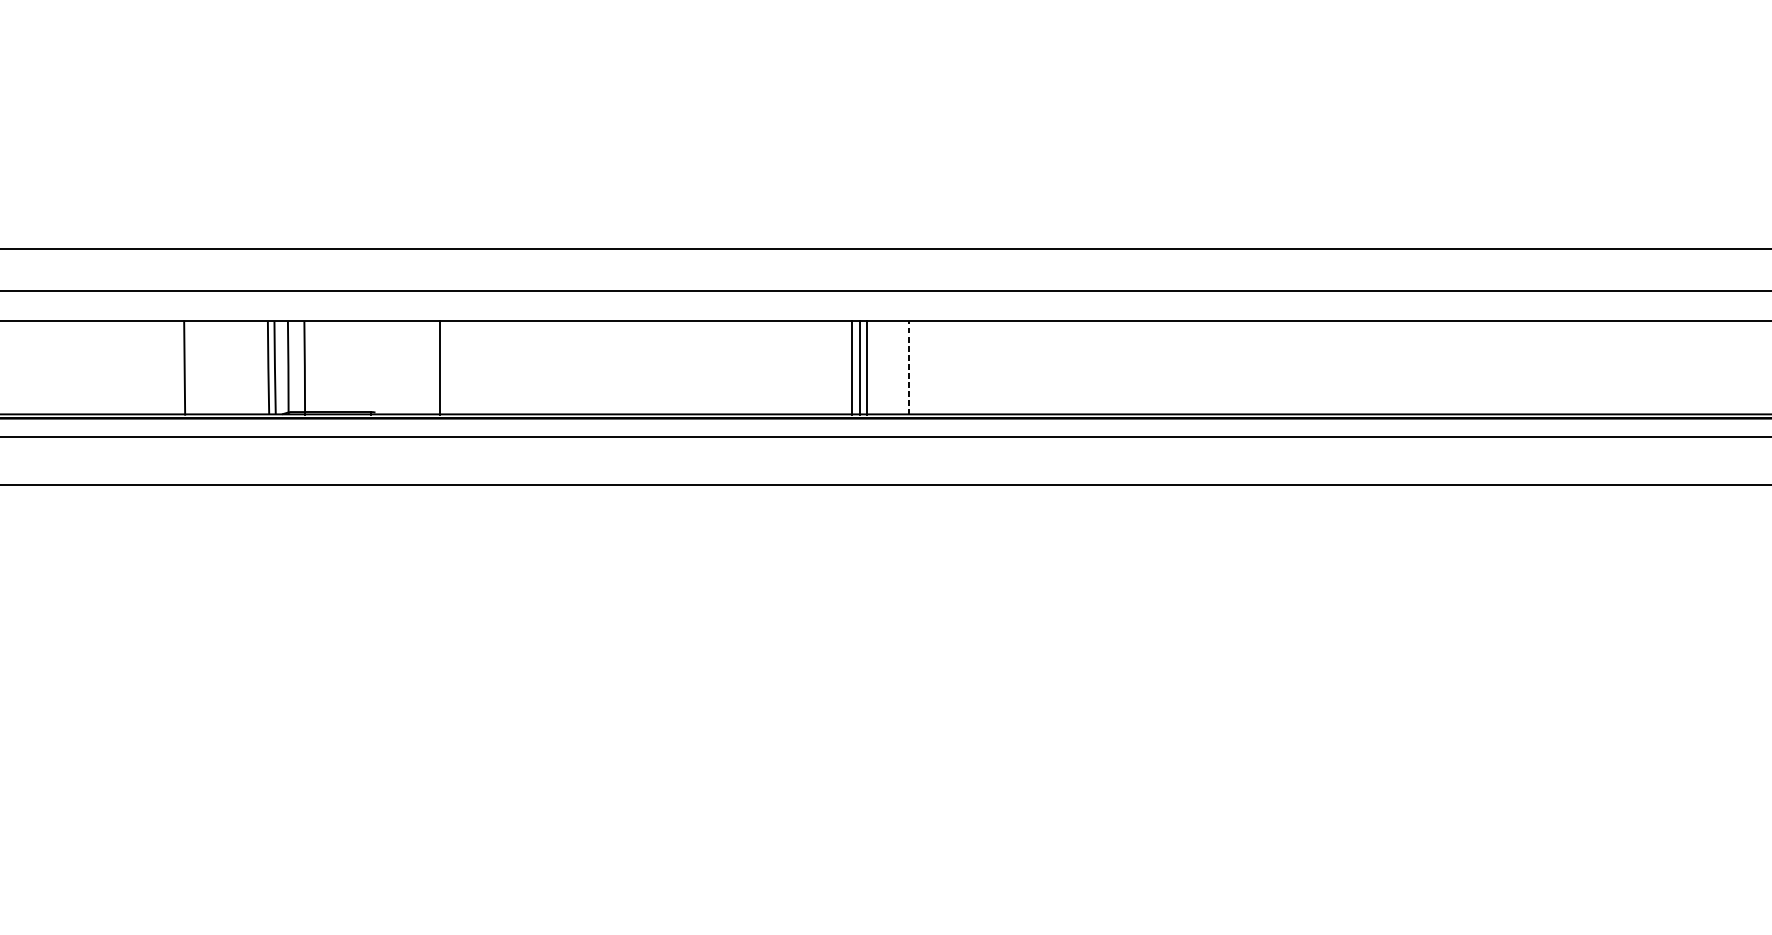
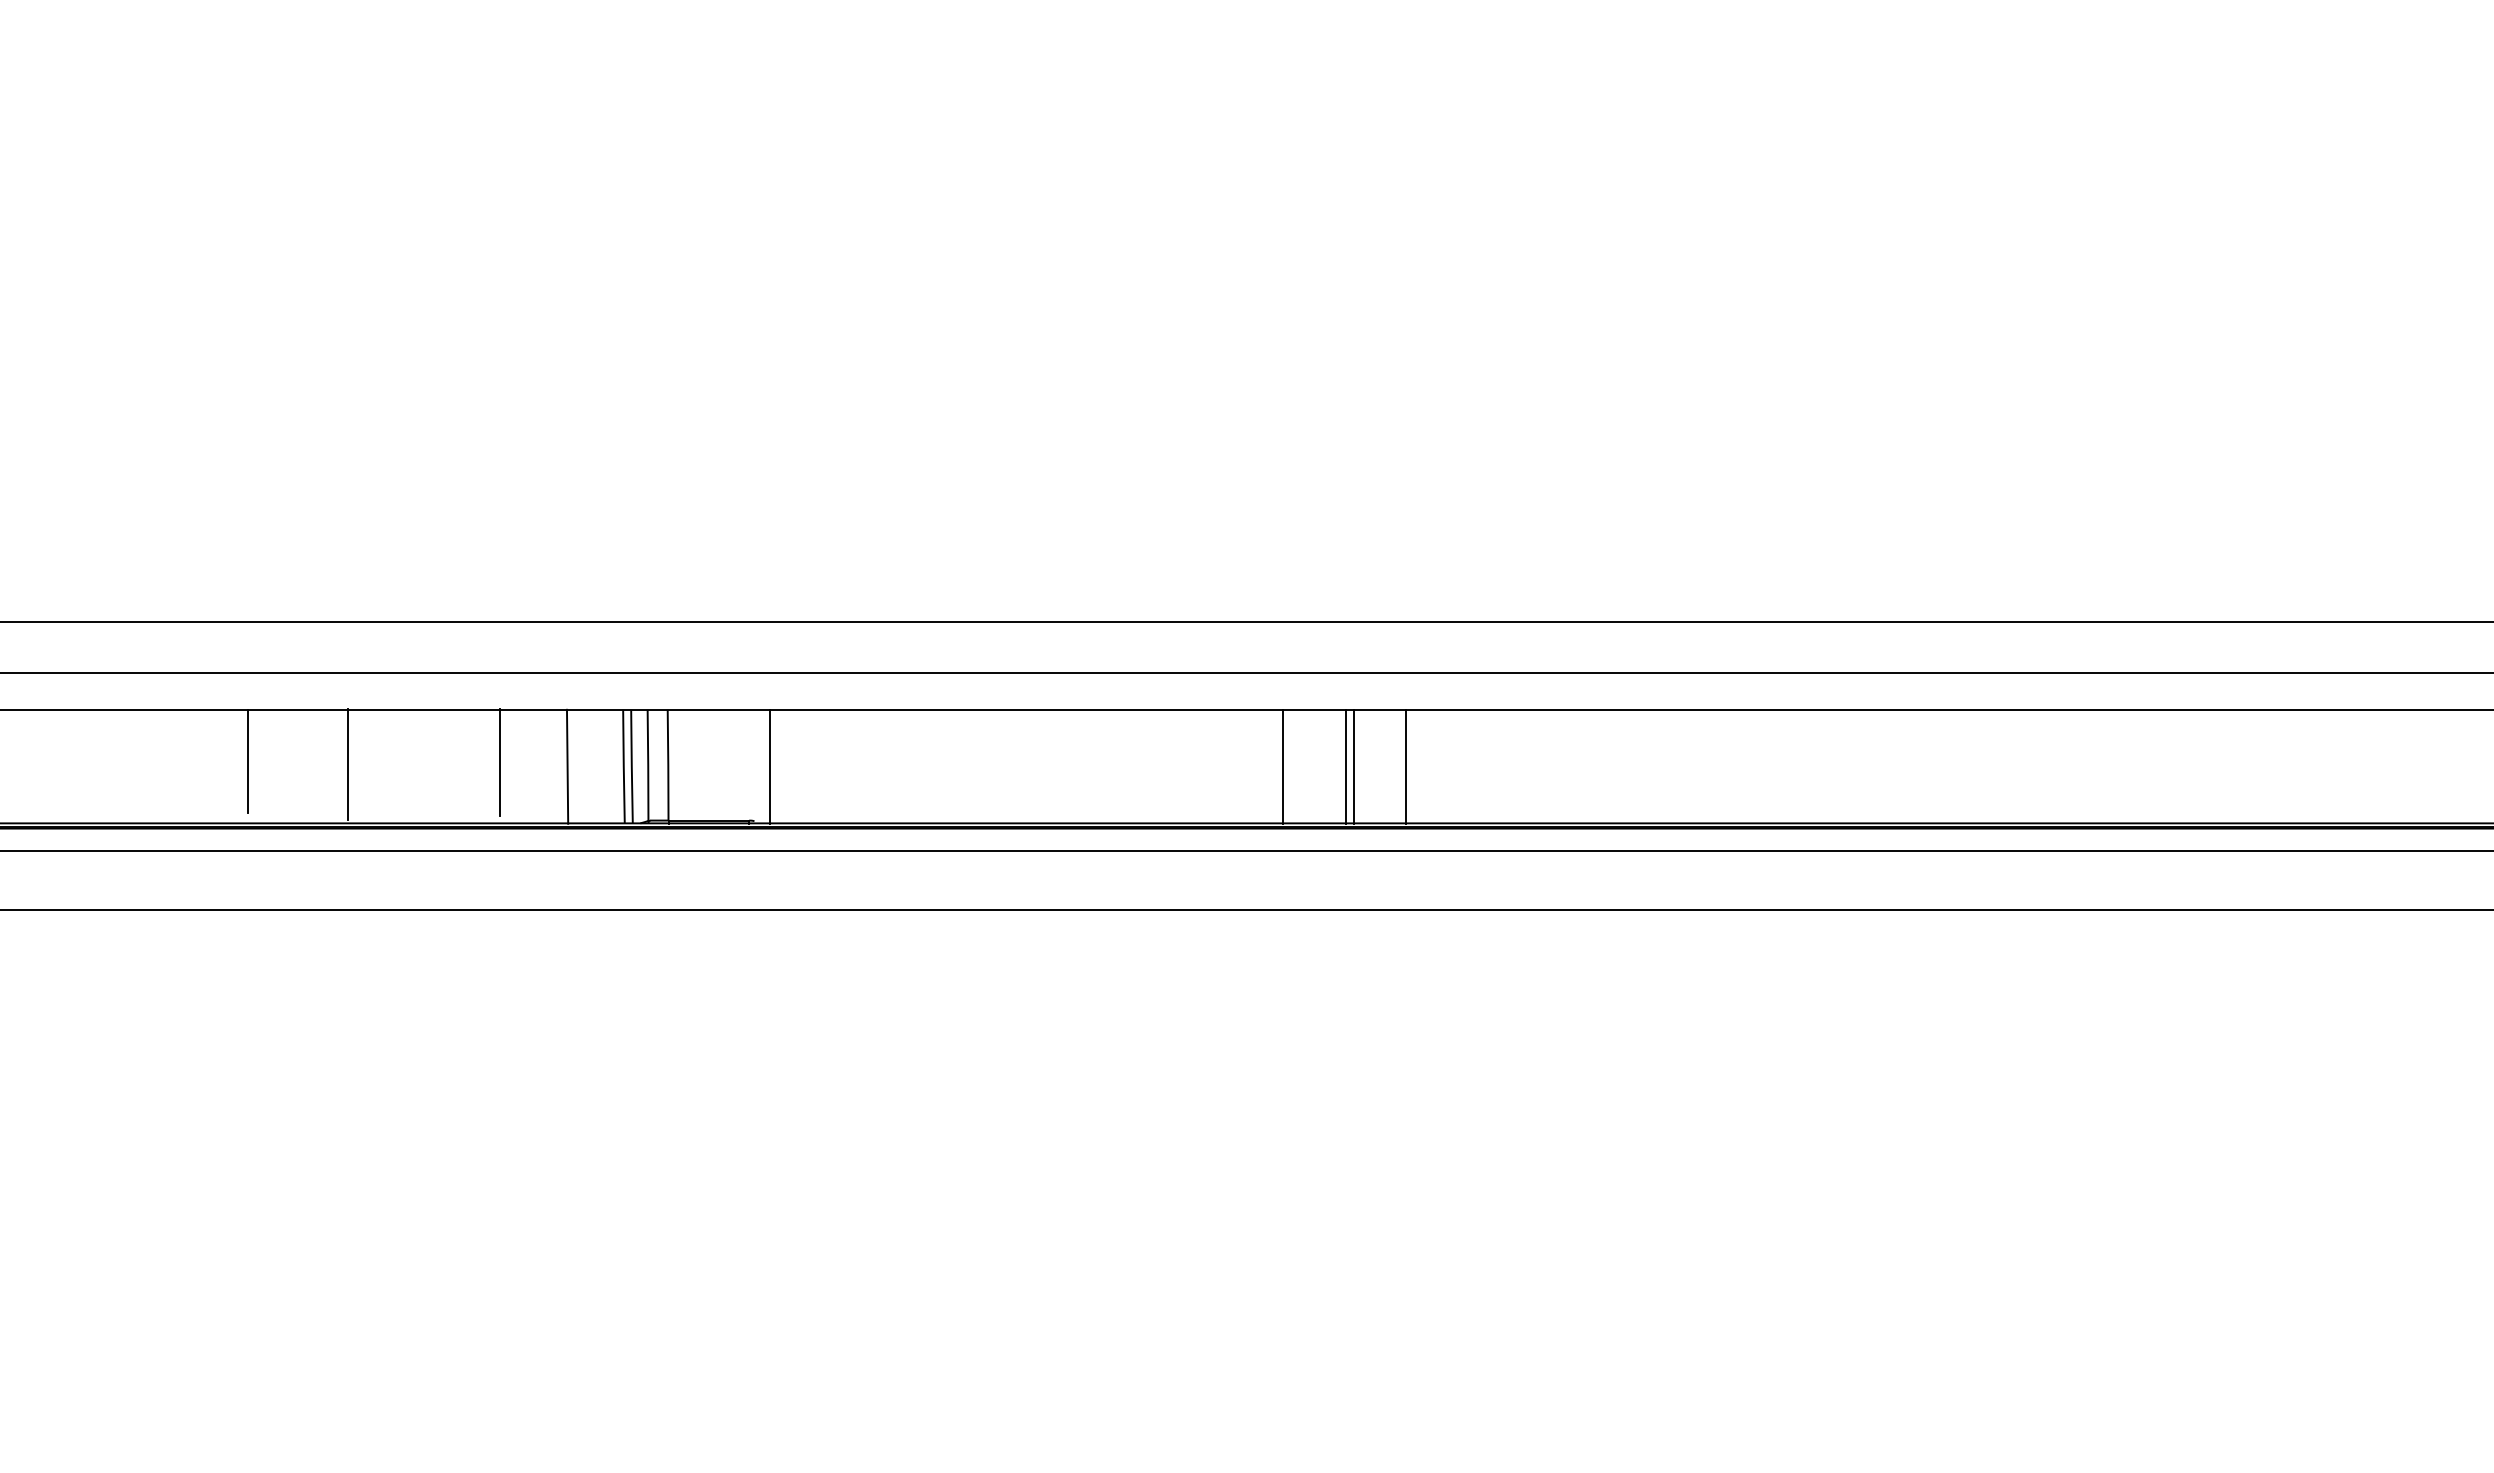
line: (166, 364) -> (499, 762), added
line: (42, 366) -> (348, 764), added
line: (184, 367) -> (567, 766), moved
line: (439, 367) -> (769, 766), moved
line: (852, 367) -> (1283, 766), moved
line: (909, 367) -> (1406, 766), dashed -> solid

